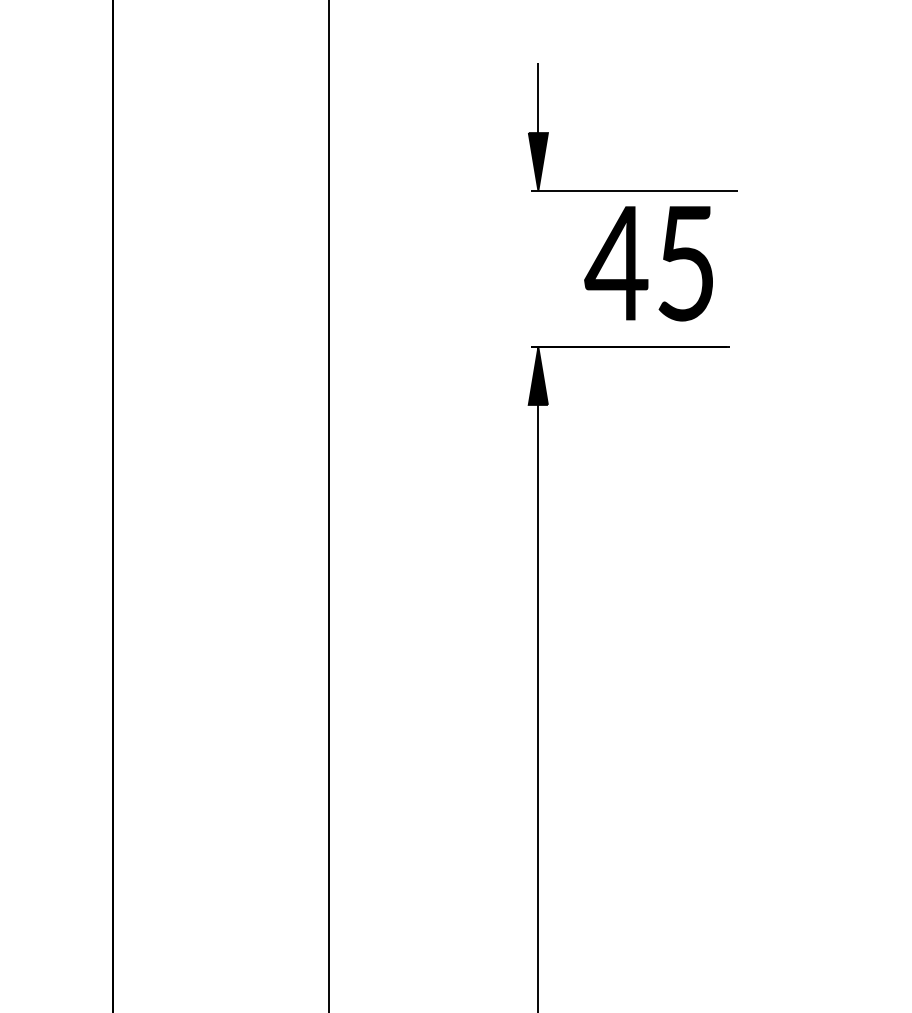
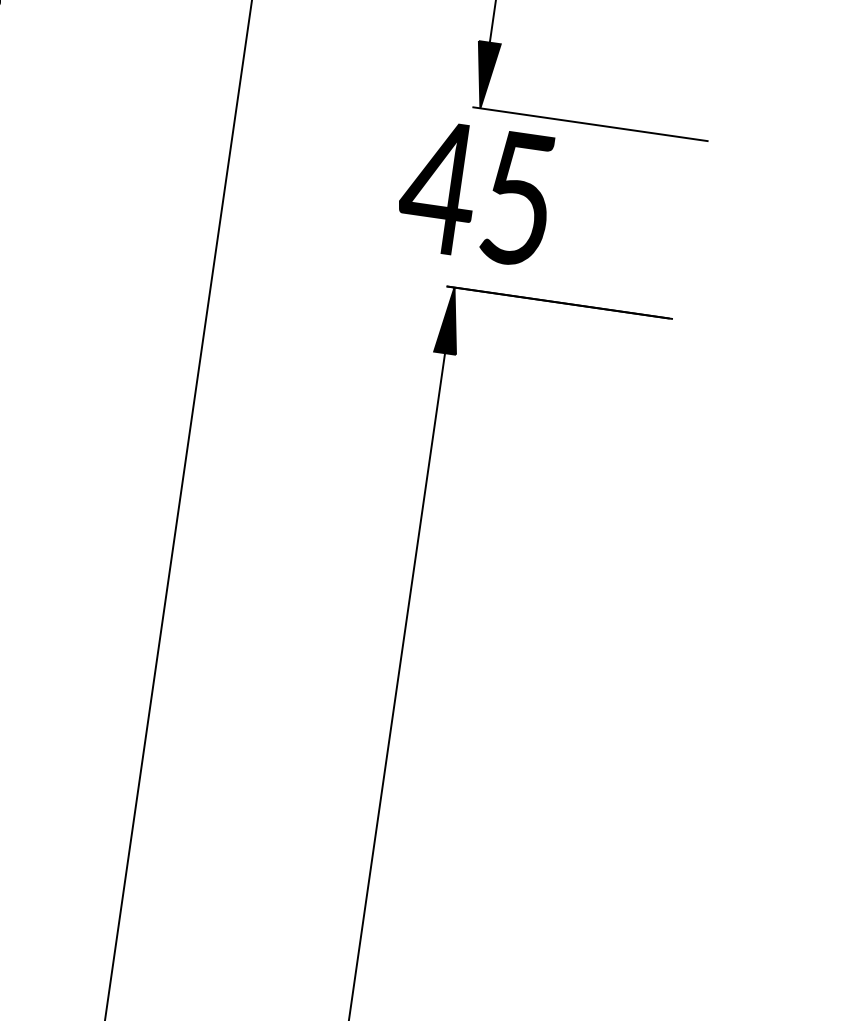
text: (648, 263) -> (475, 192), moved

